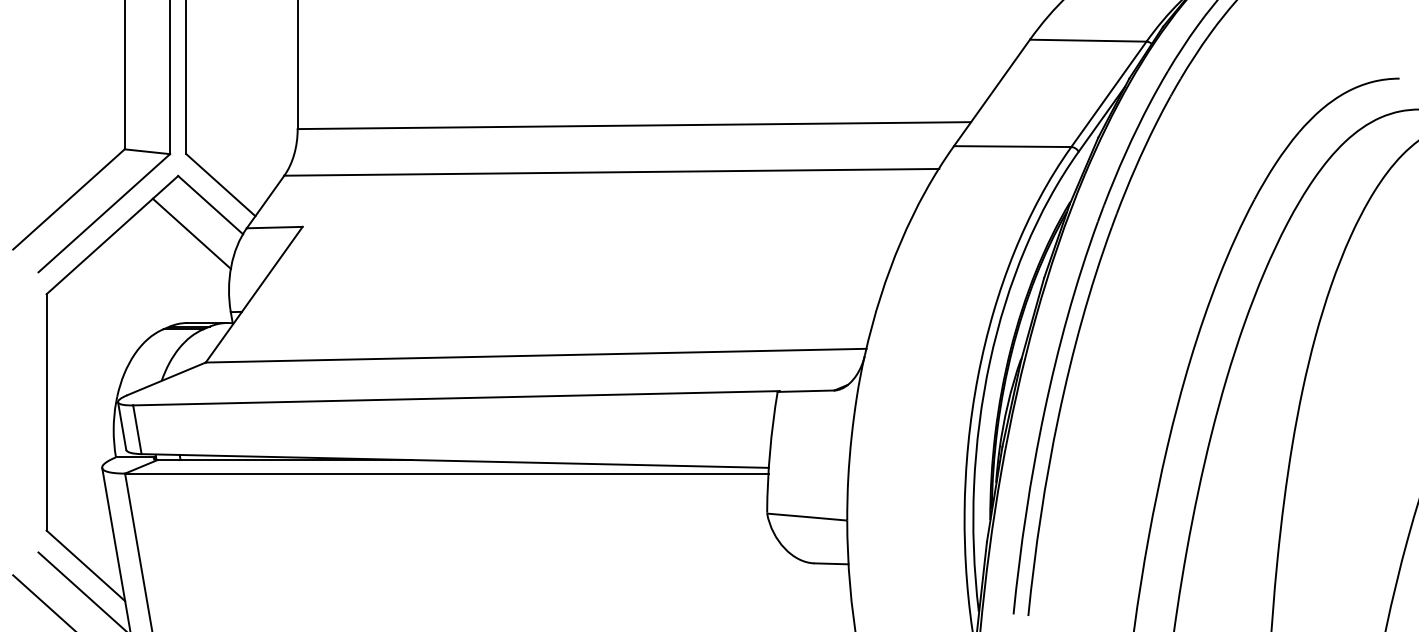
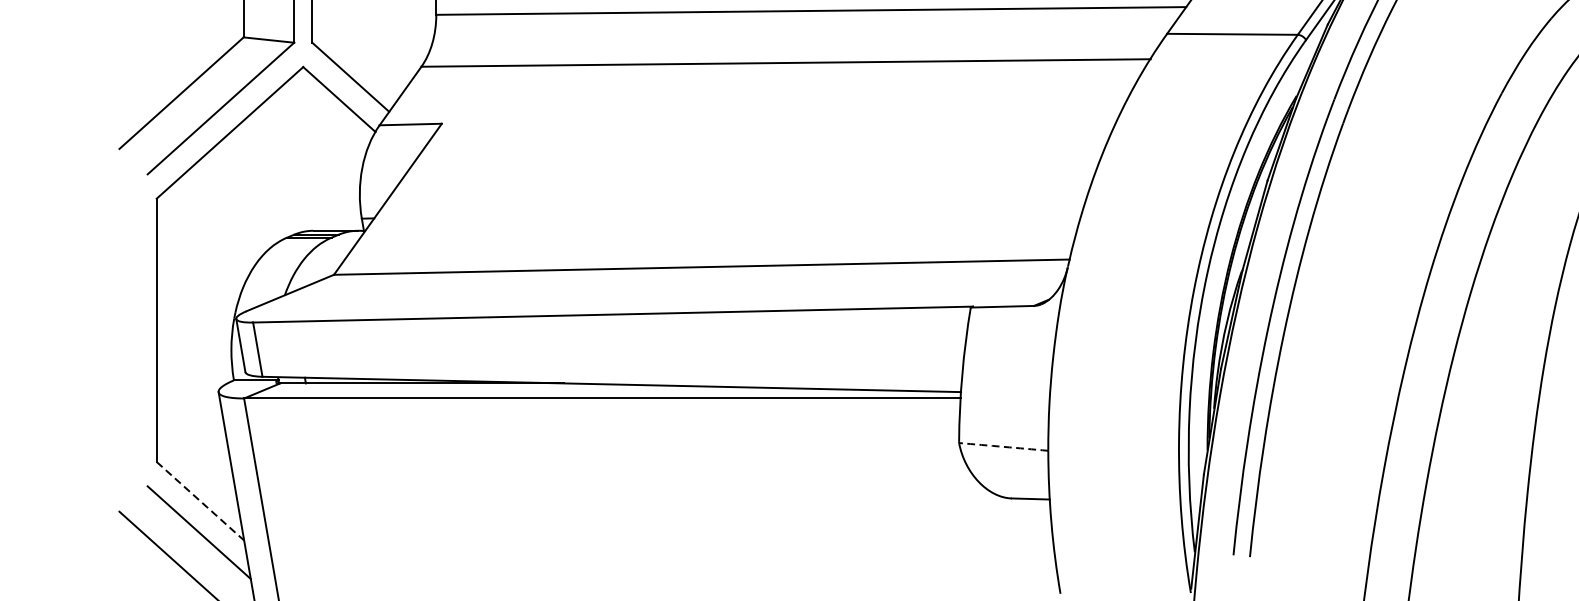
line: (191, 233) -> (318, 131), removed
arc: (807, 517) -> (1004, 447), solid -> dashed
line: (85, 565) -> (200, 500), solid -> dashed

